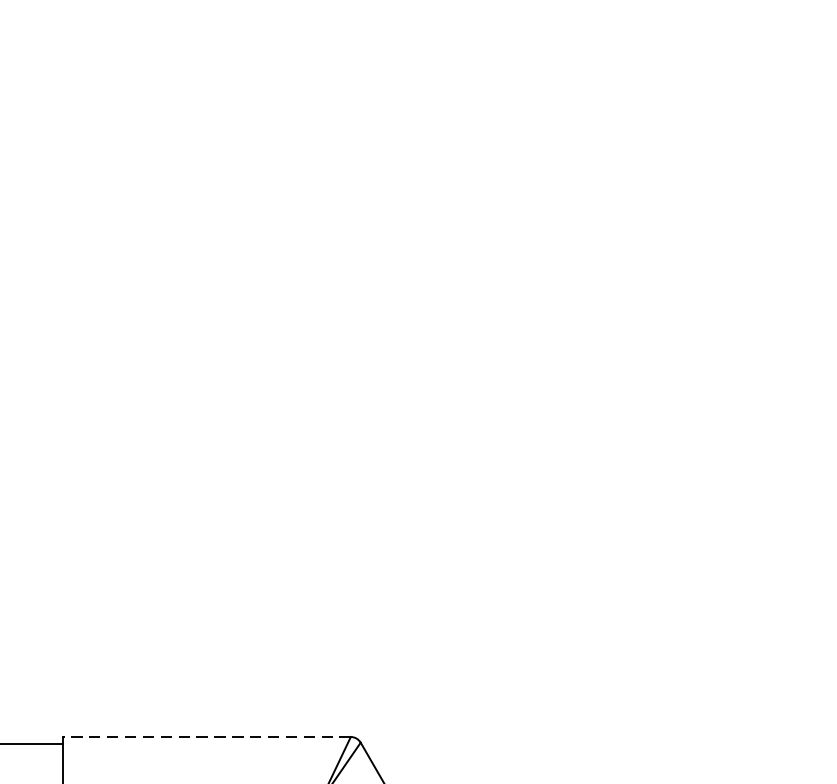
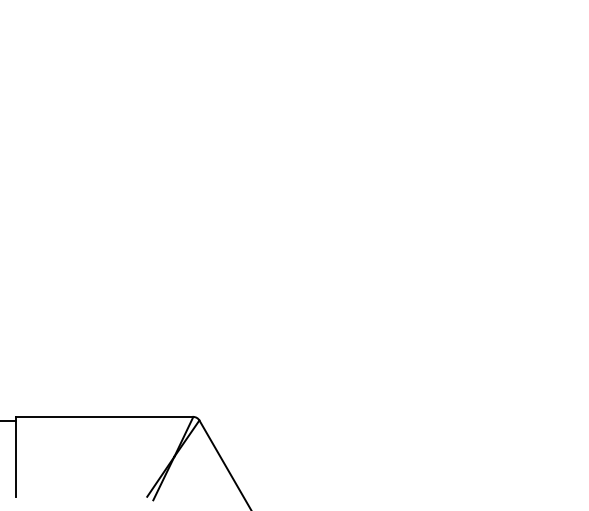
line: (206, 736) -> (104, 416), dashed -> solid

